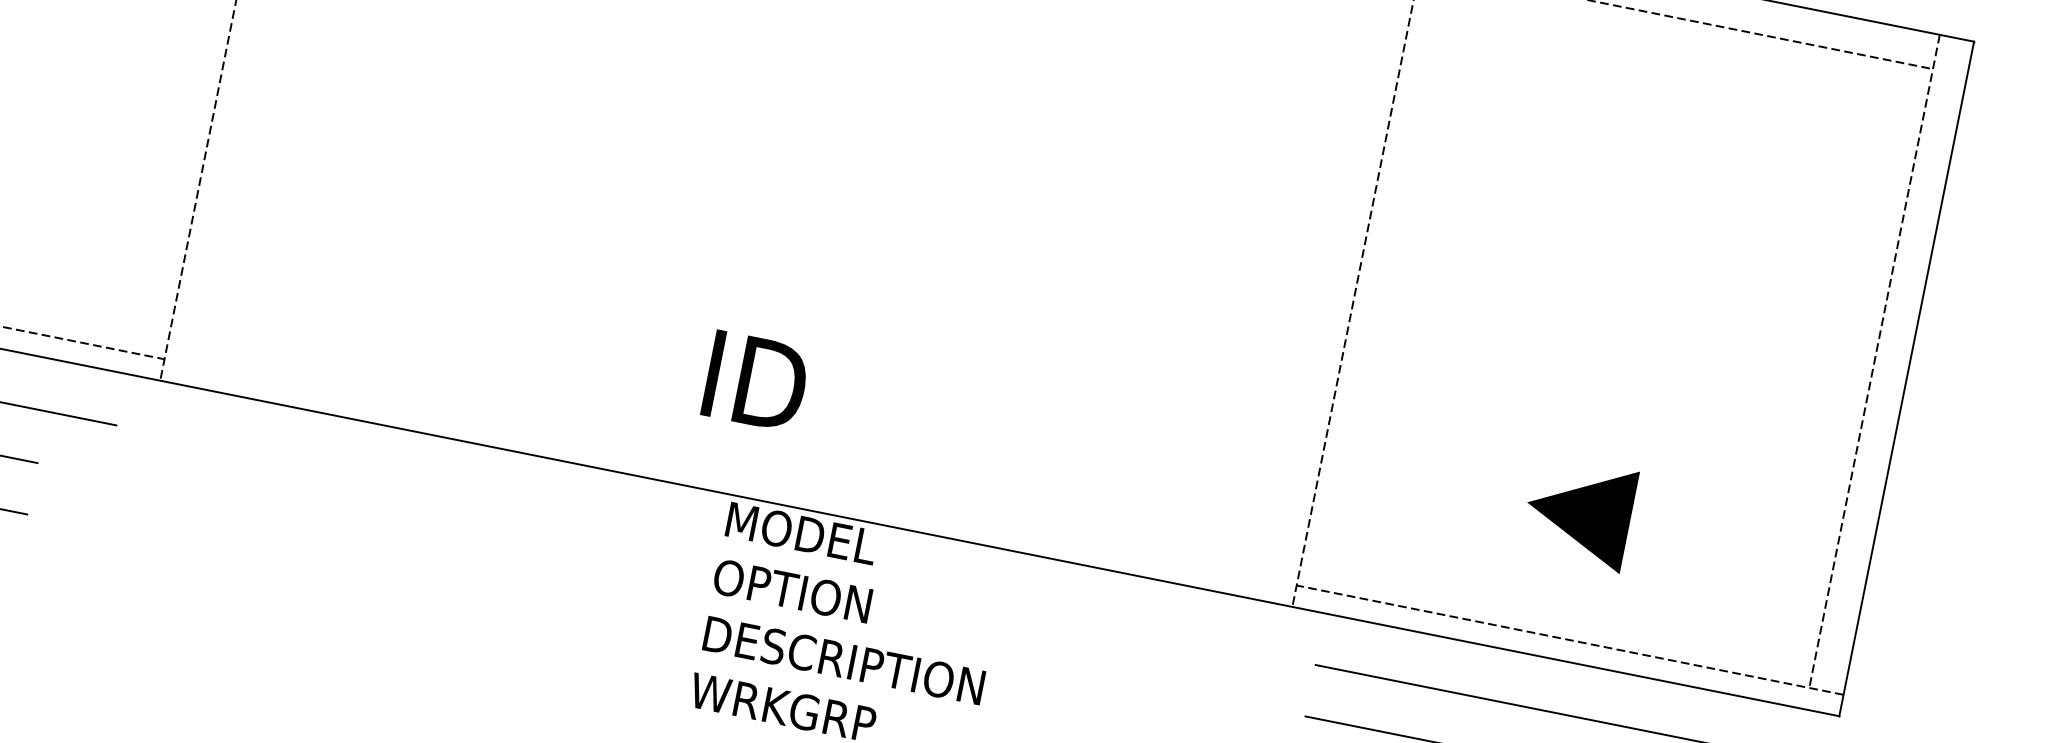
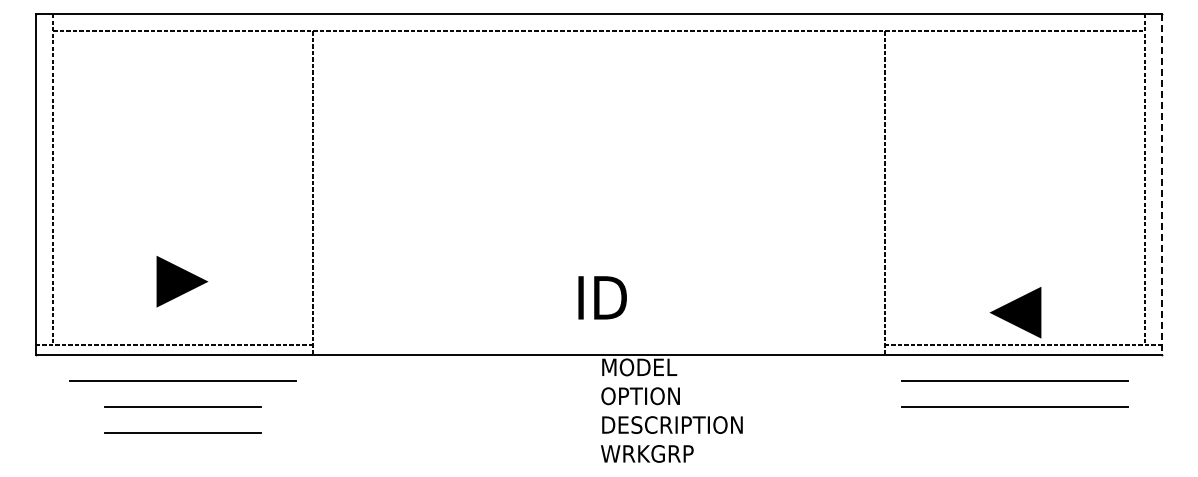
line: (1907, 378) -> (1162, 184), solid -> dashed
line: (1578, 512) -> (1015, 312), moved

